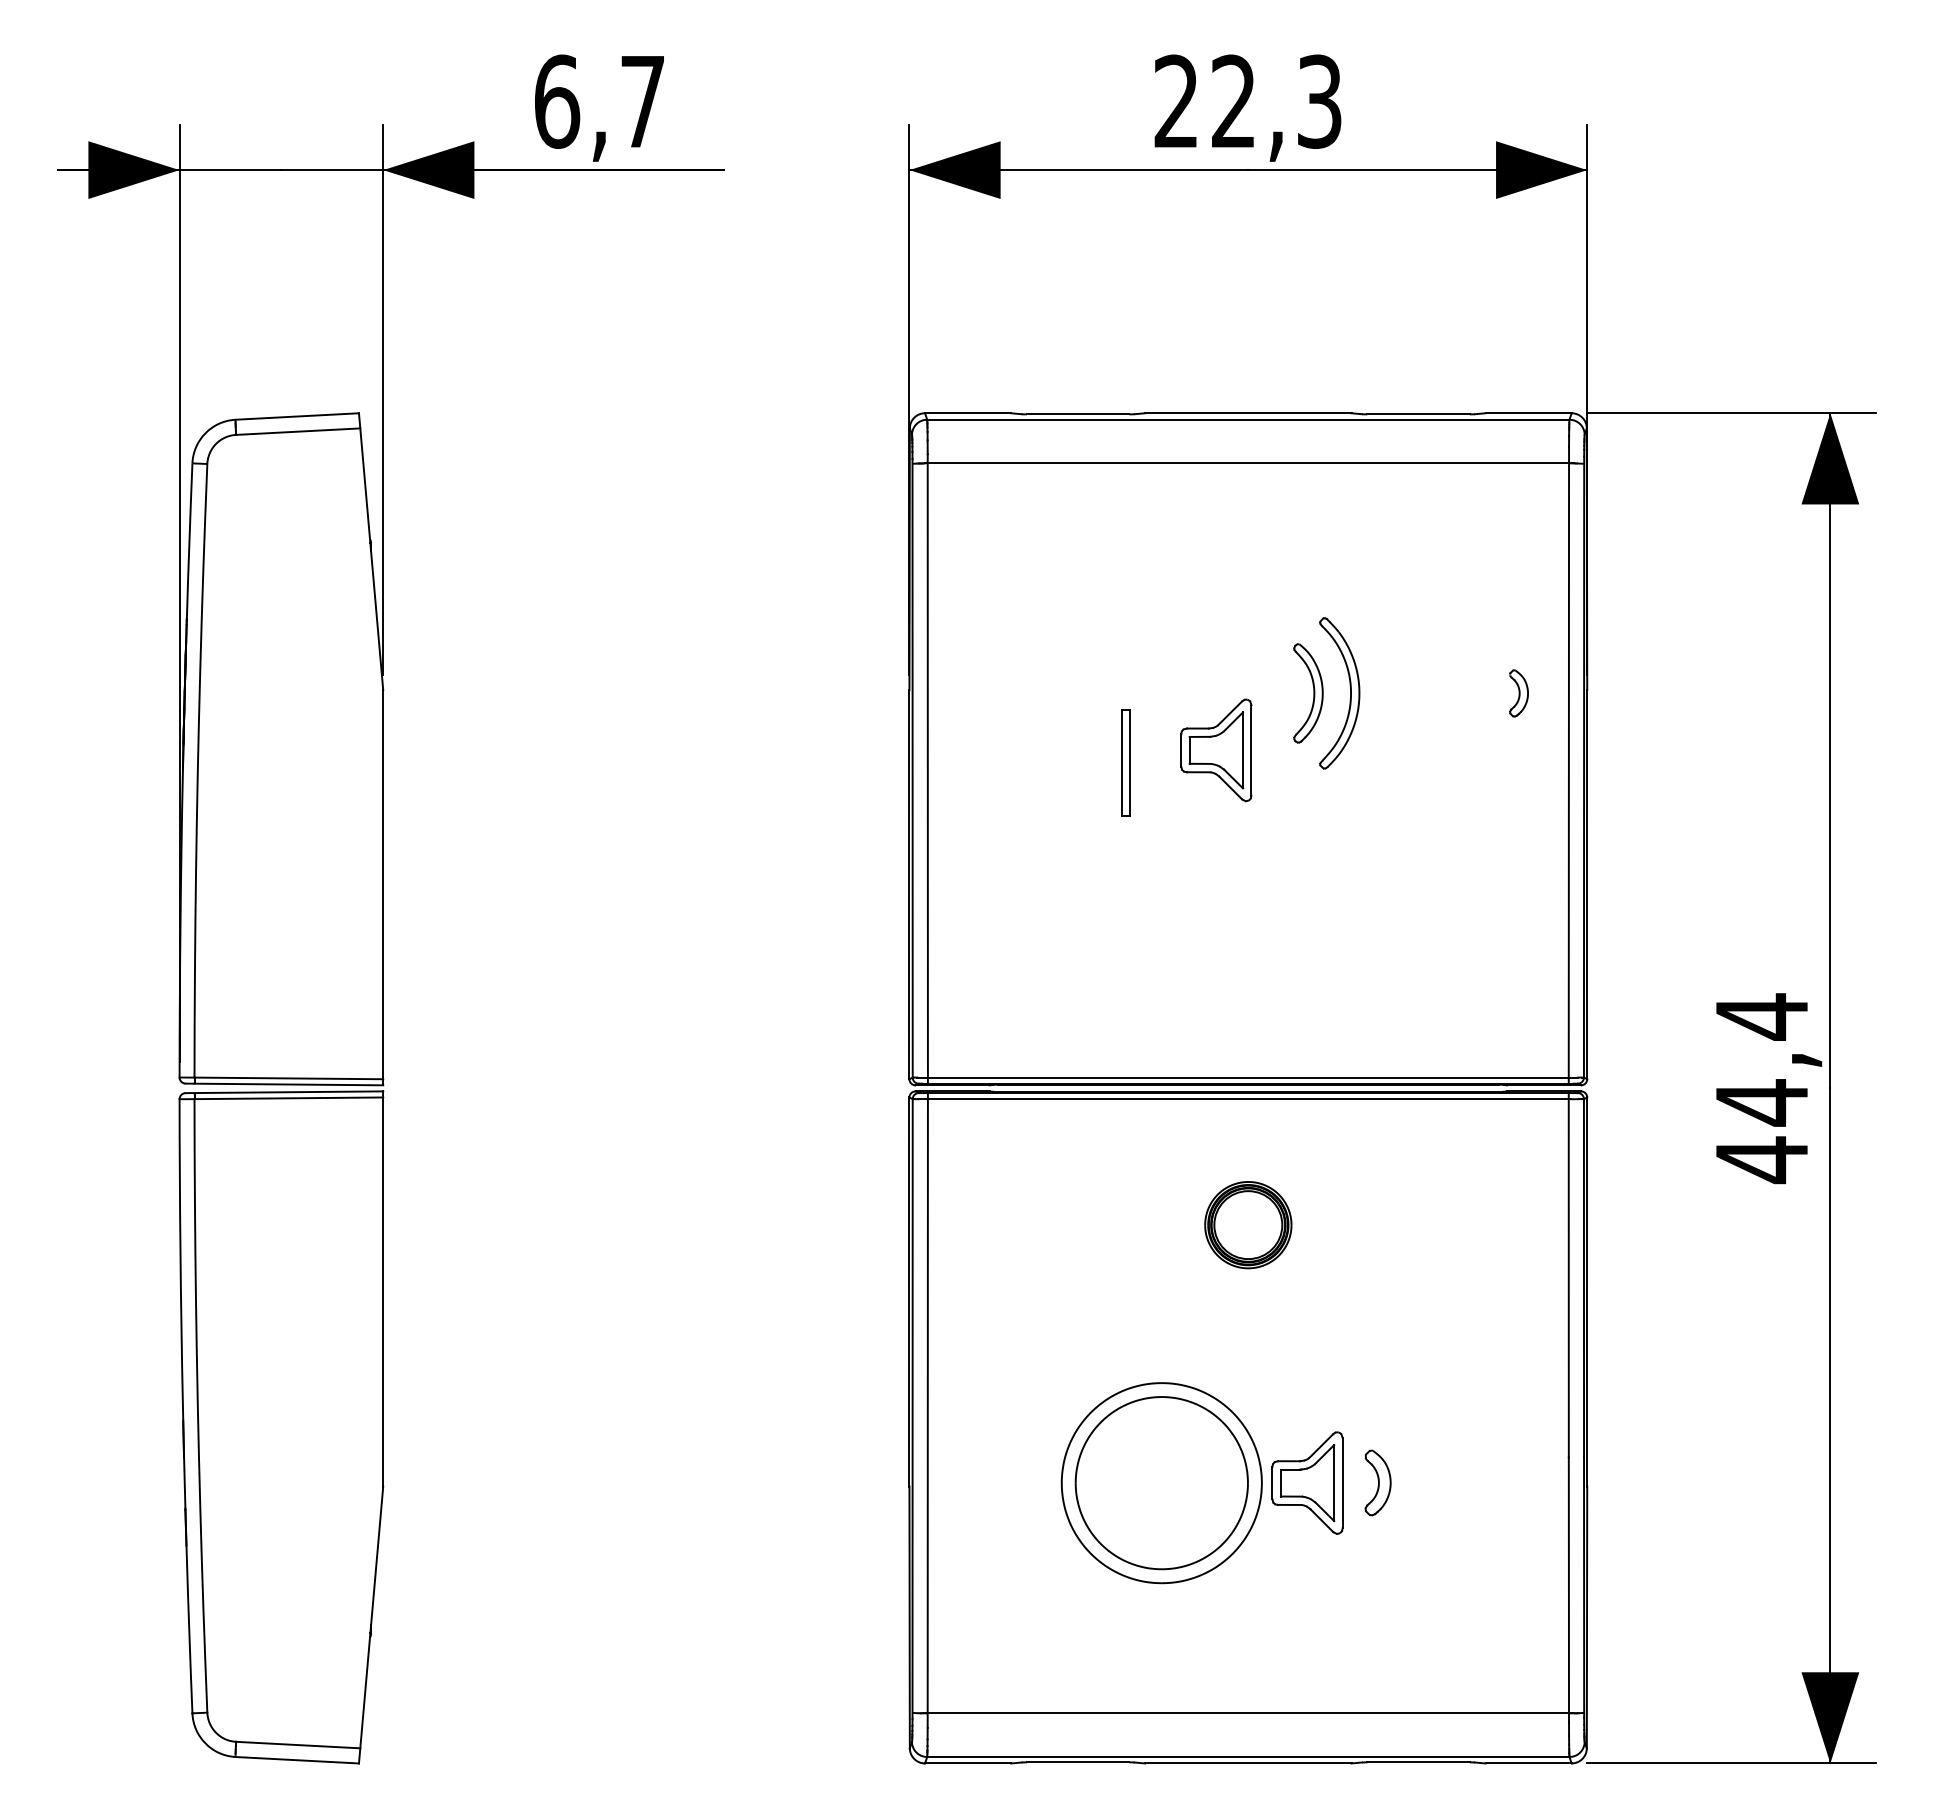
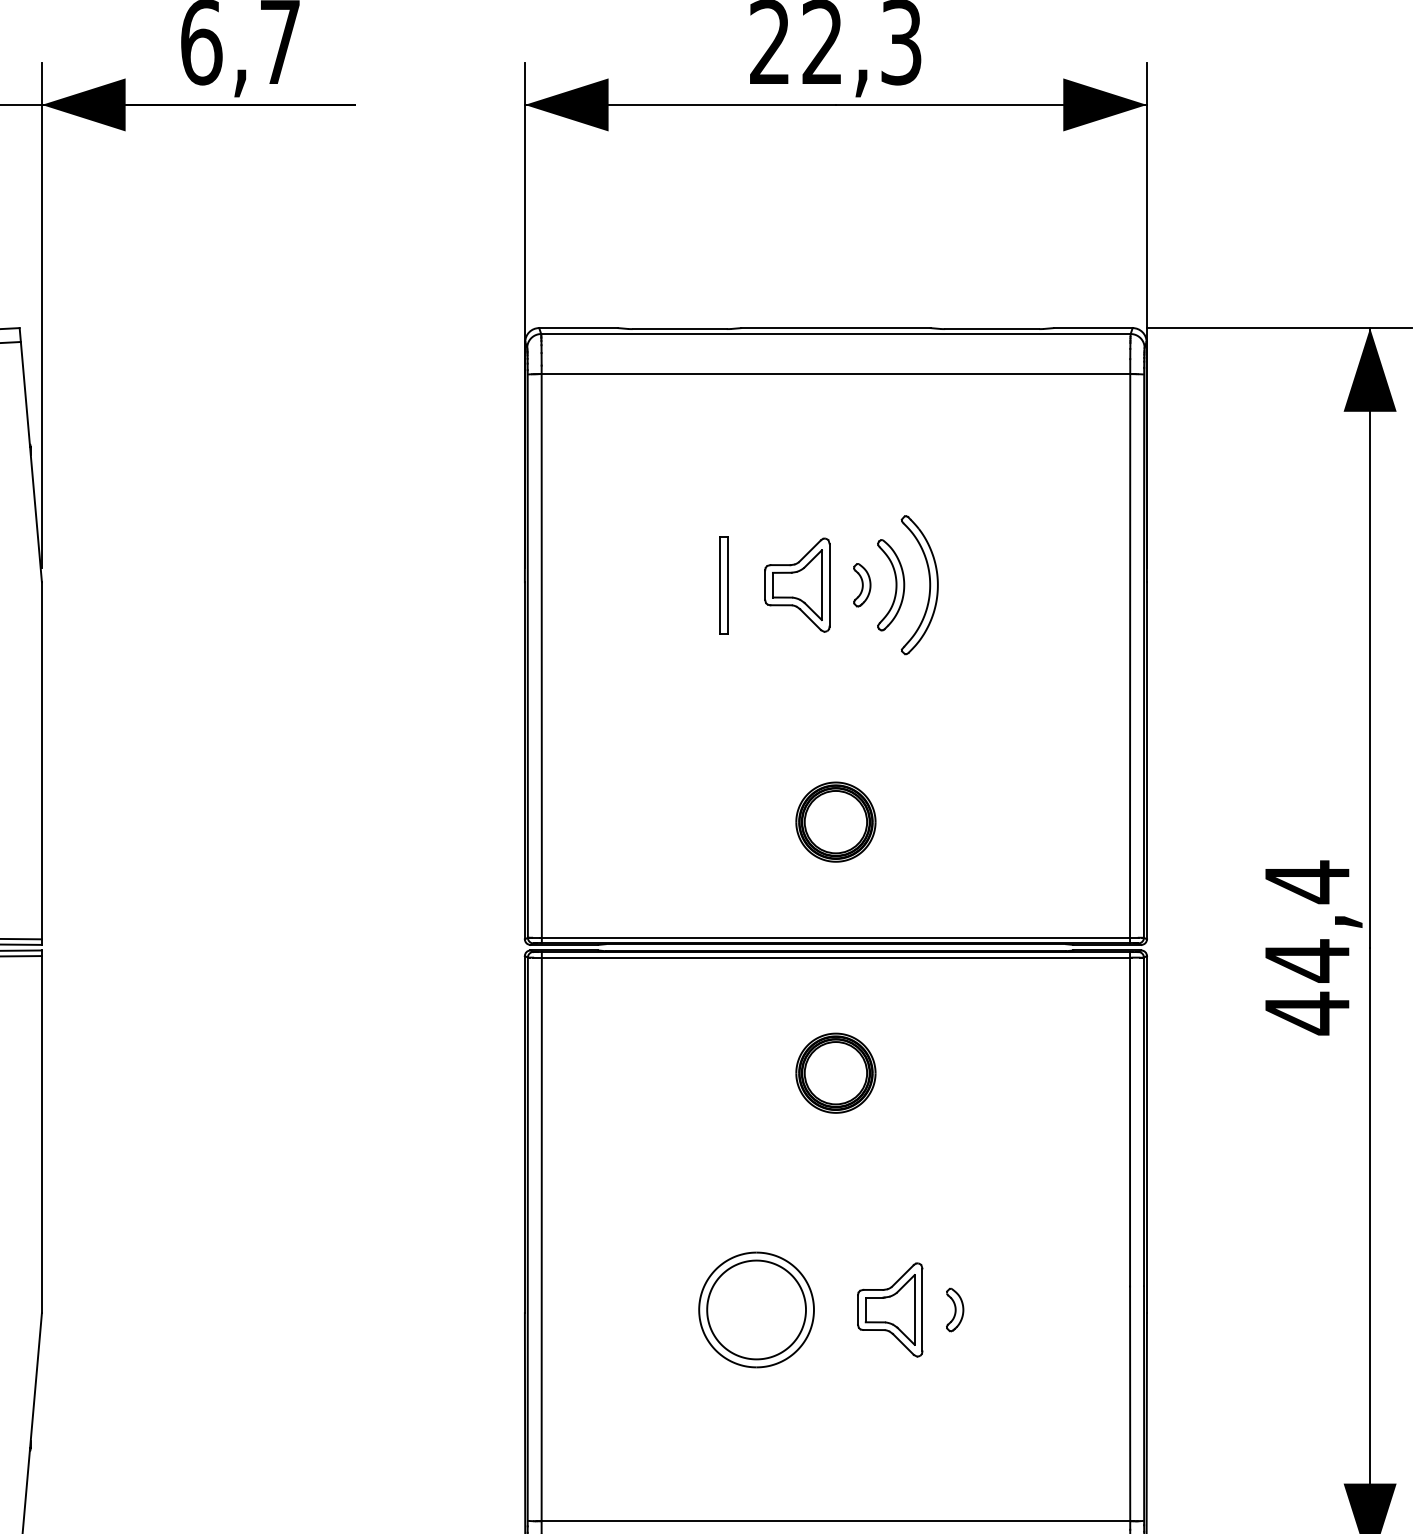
part: (1518, 693) -> (861, 585), moved
part: (1216, 750) -> (797, 585), moved
part: (1125, 762) -> (723, 584), moved
part: (1248, 951) -> (836, 822), added
part: (1161, 1482) -> (756, 1309), size x0.62
part: (1378, 1483) -> (955, 1310), size x0.71

